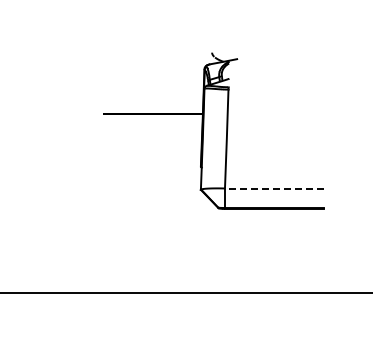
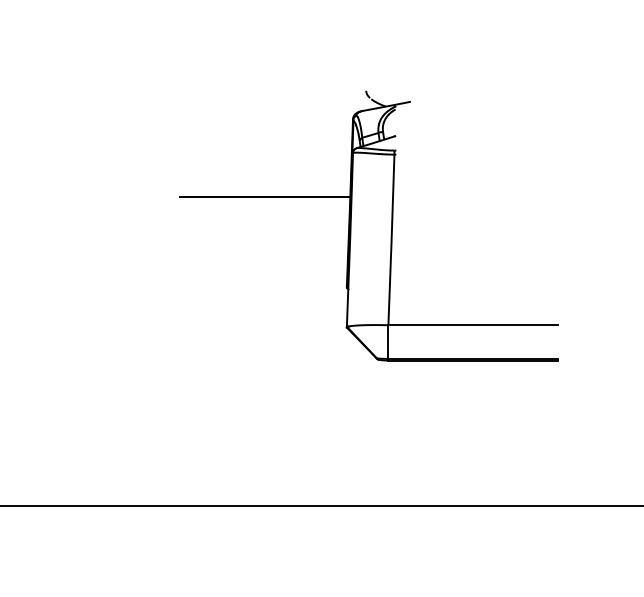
line: (273, 188) -> (472, 325), dashed -> solid

